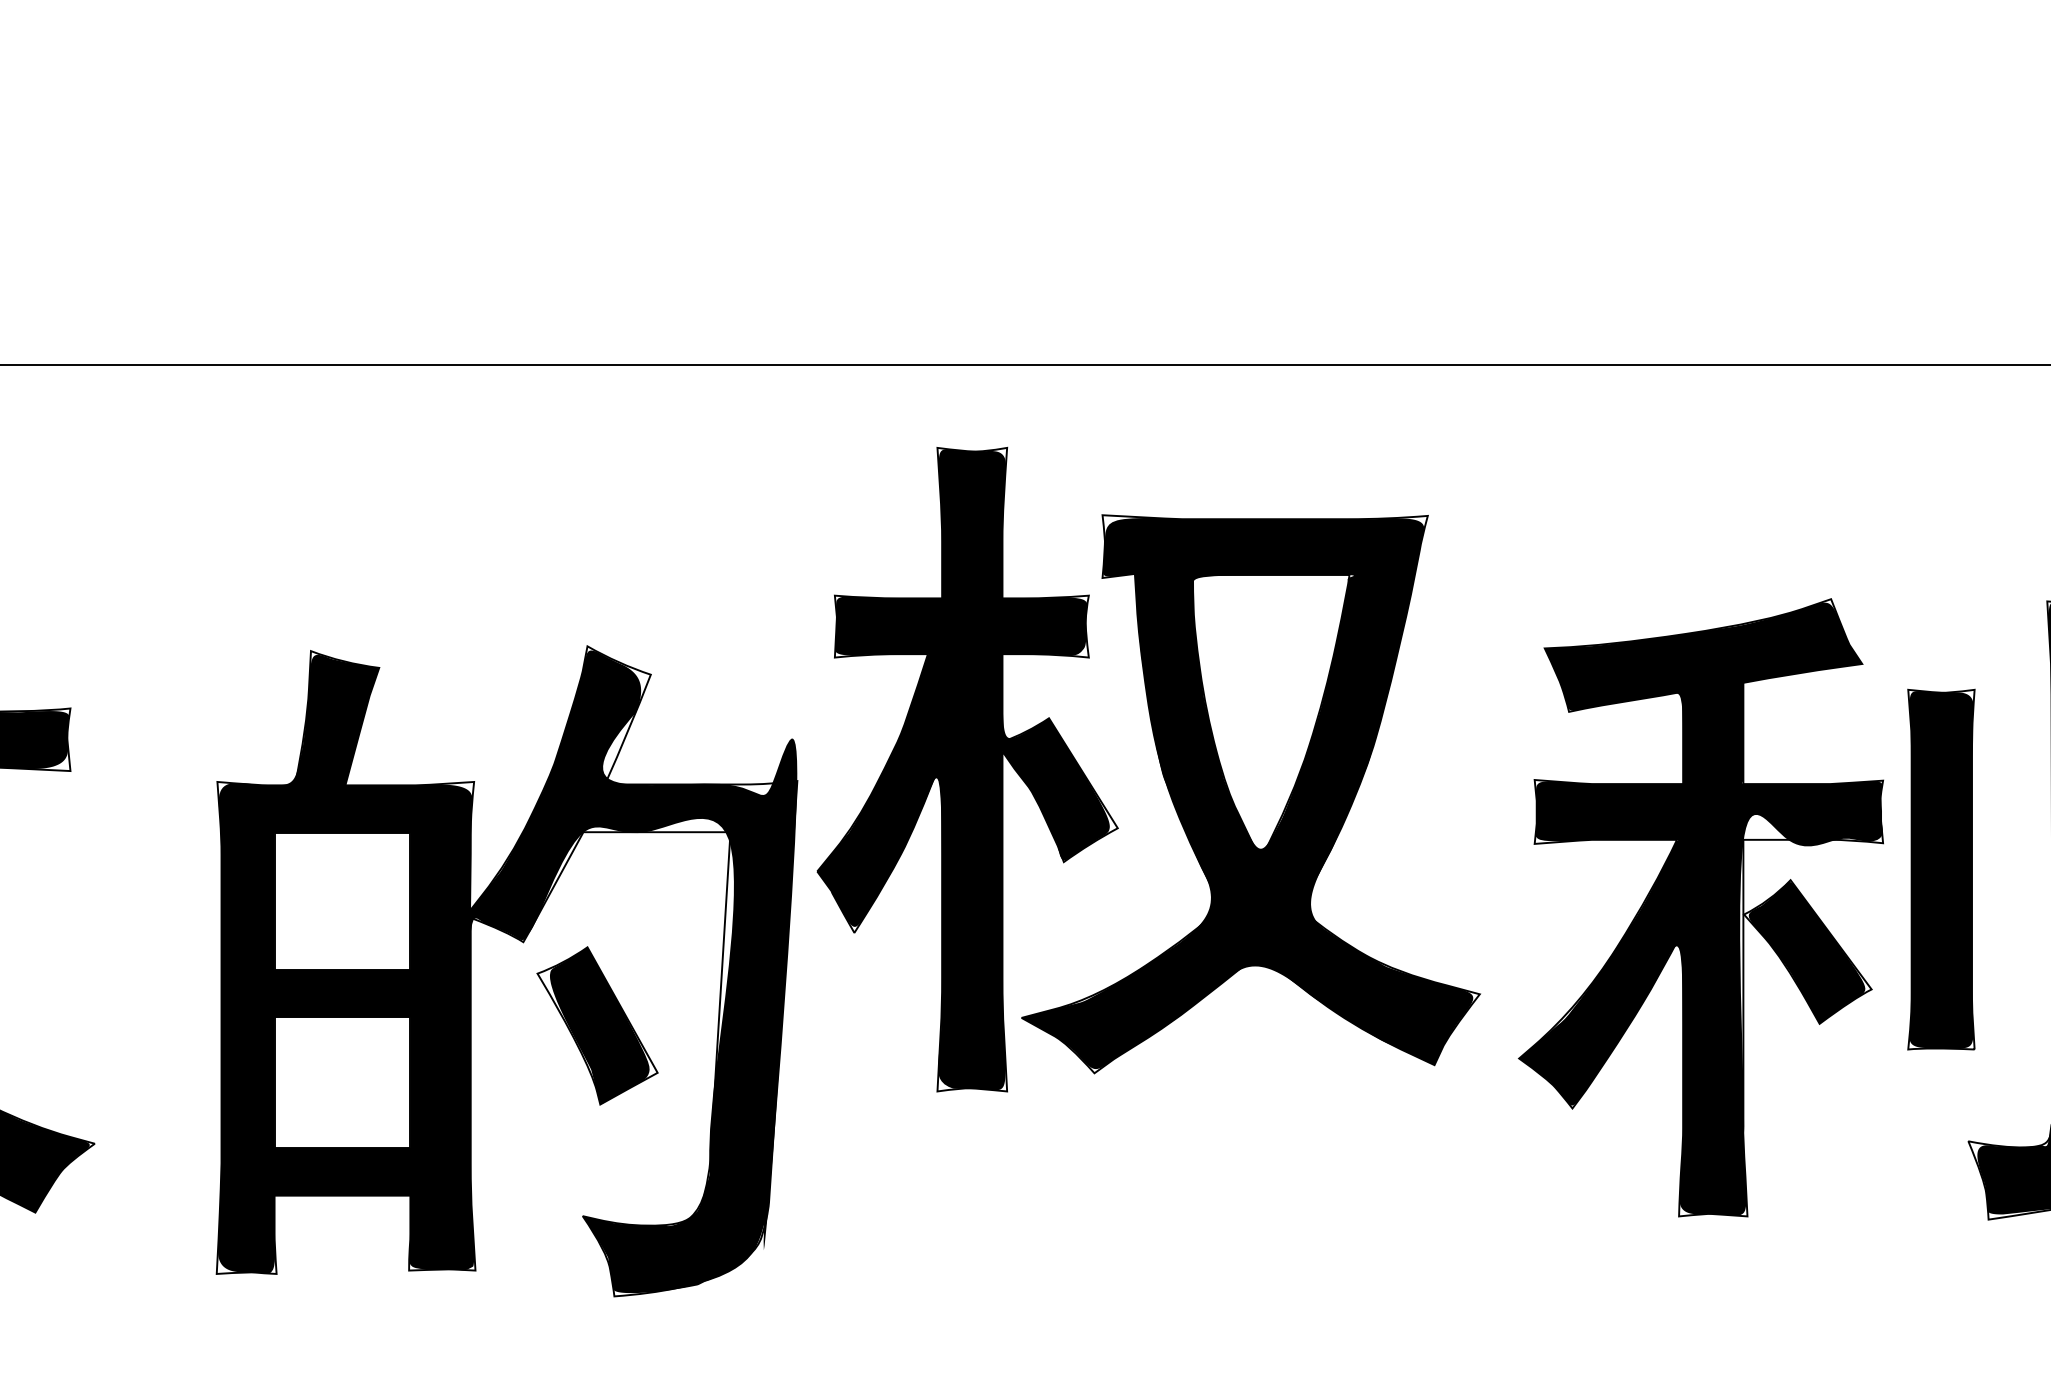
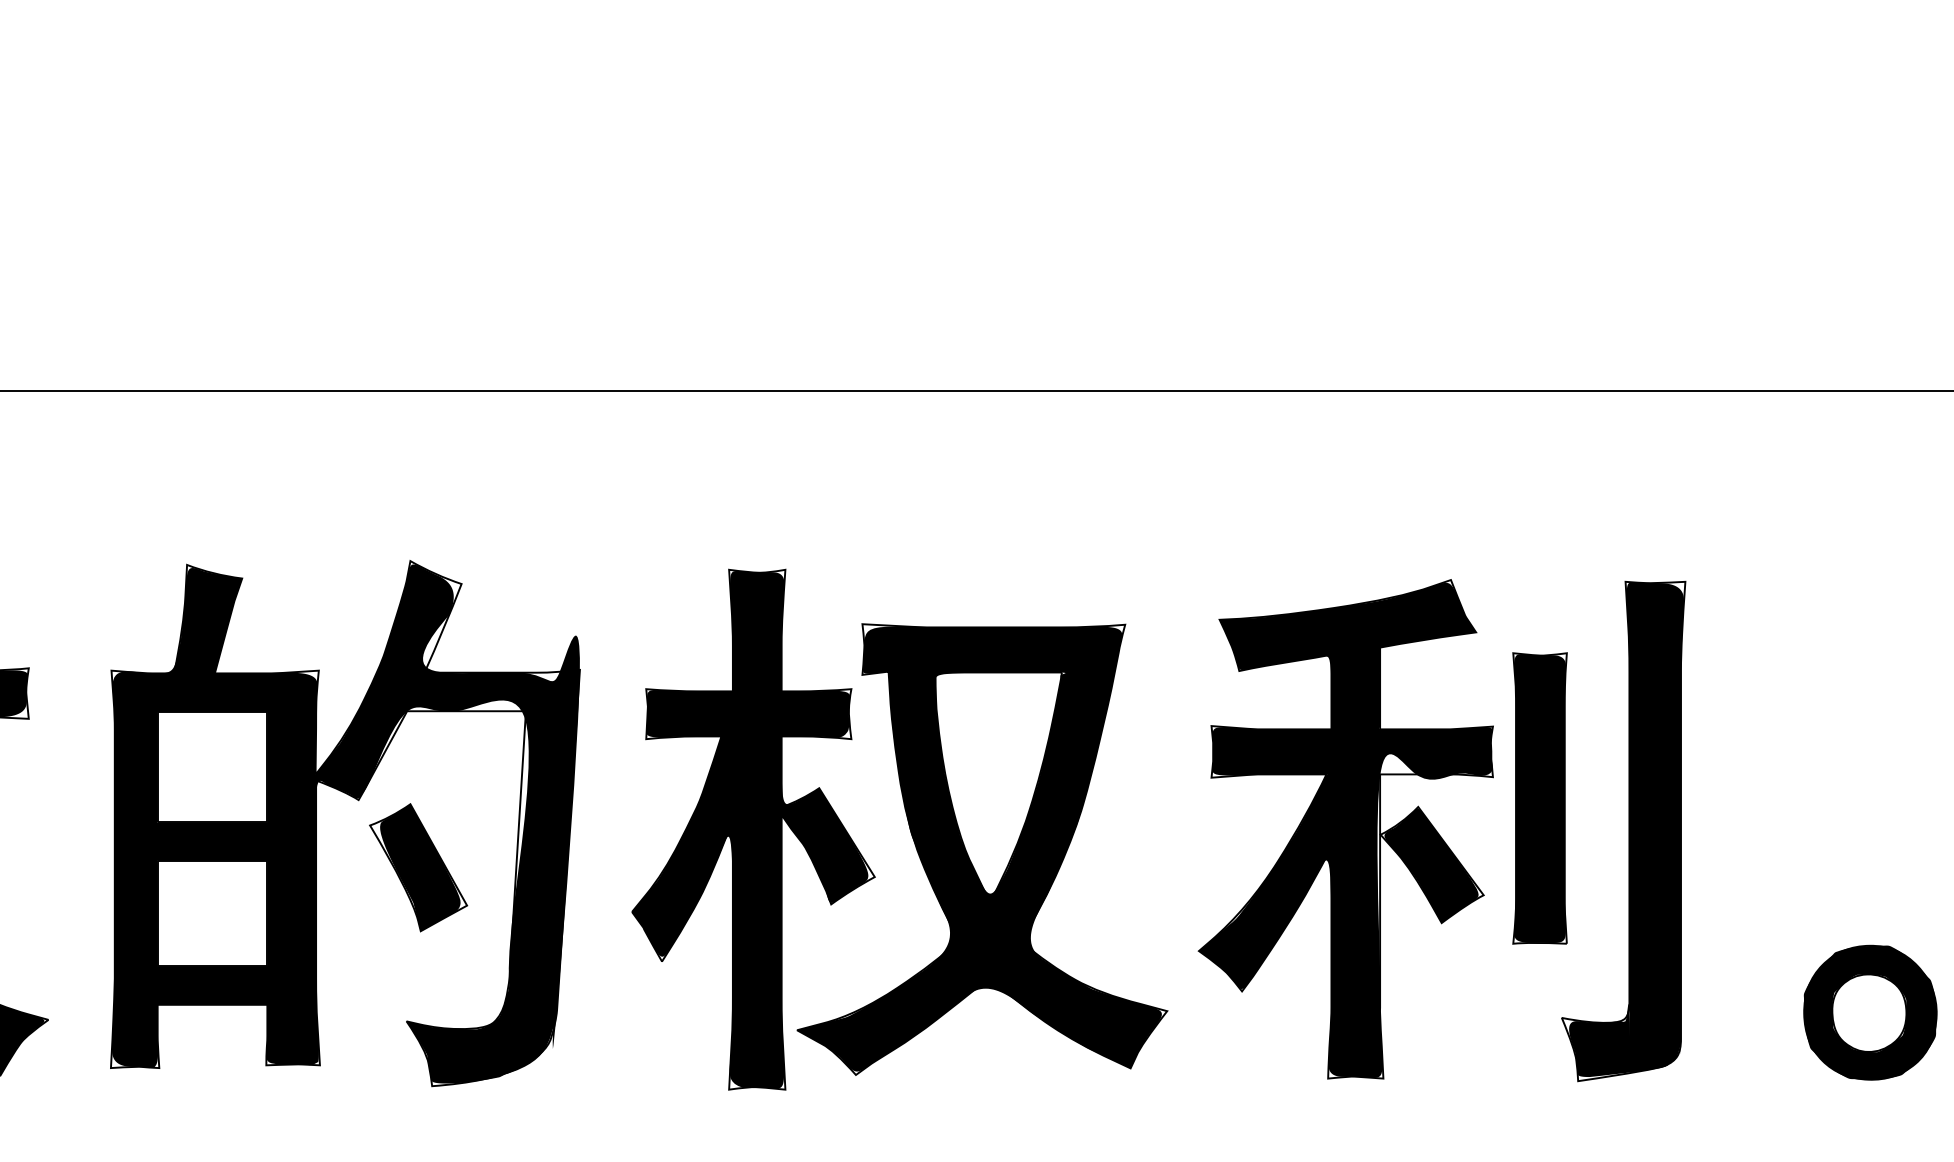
part: (1159, 764) -> (908, 825), moved
part: (536, 972) -> (369, 824), moved

